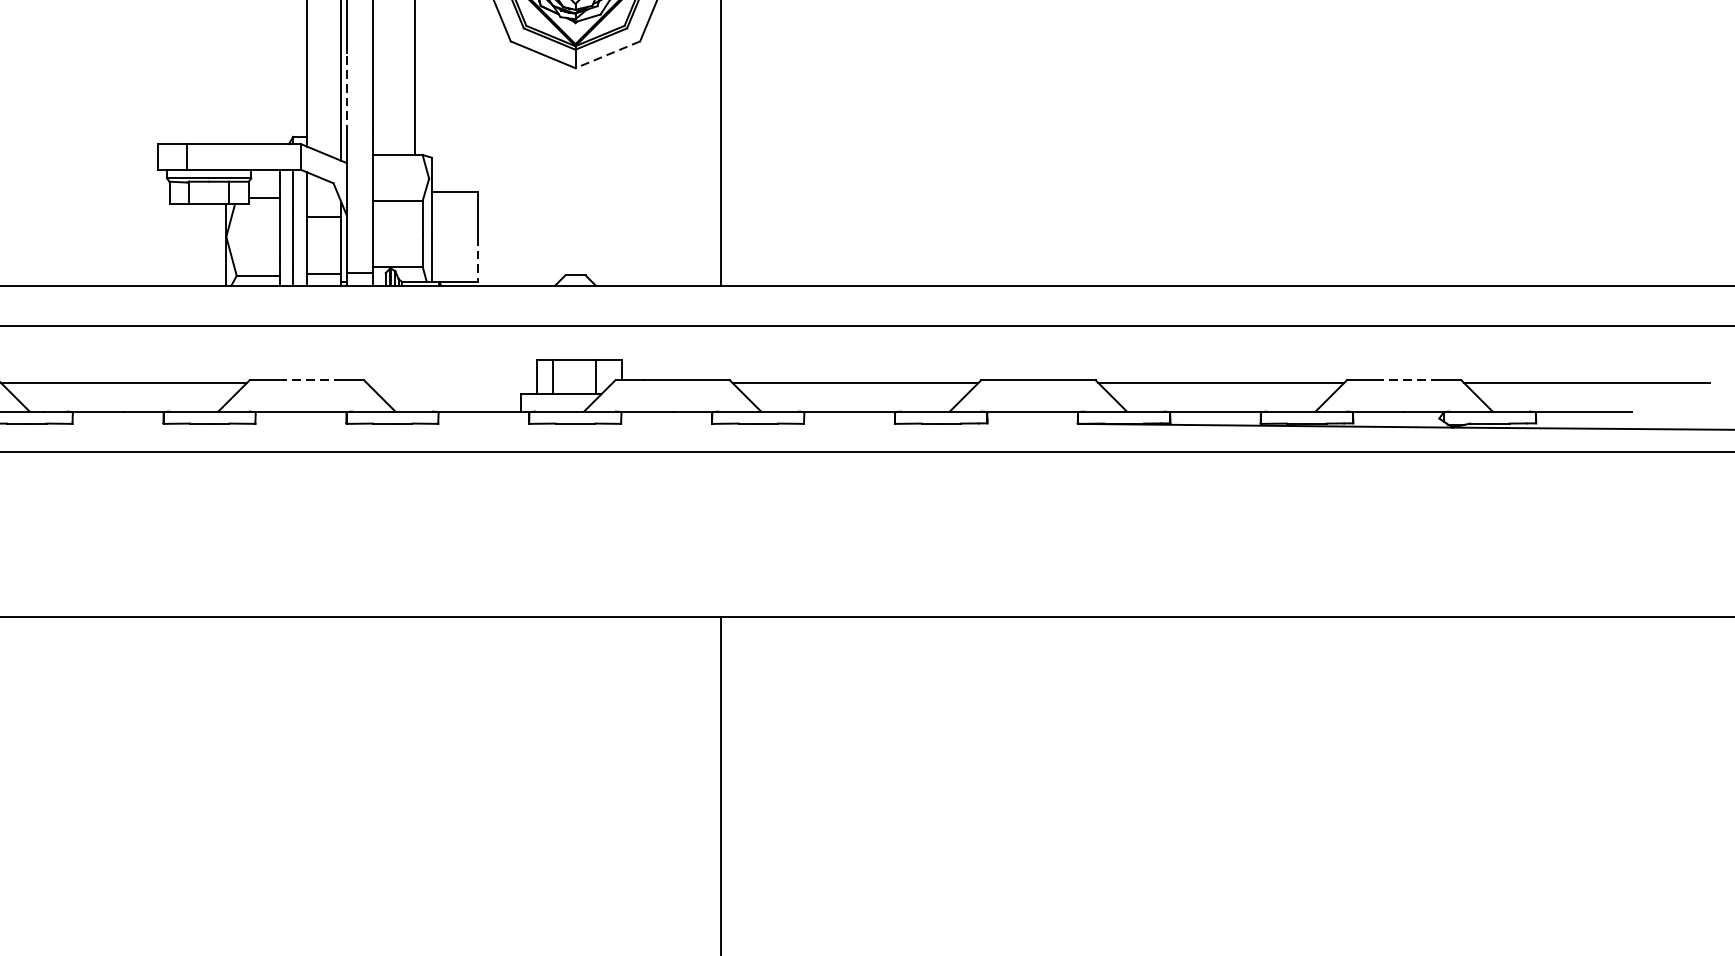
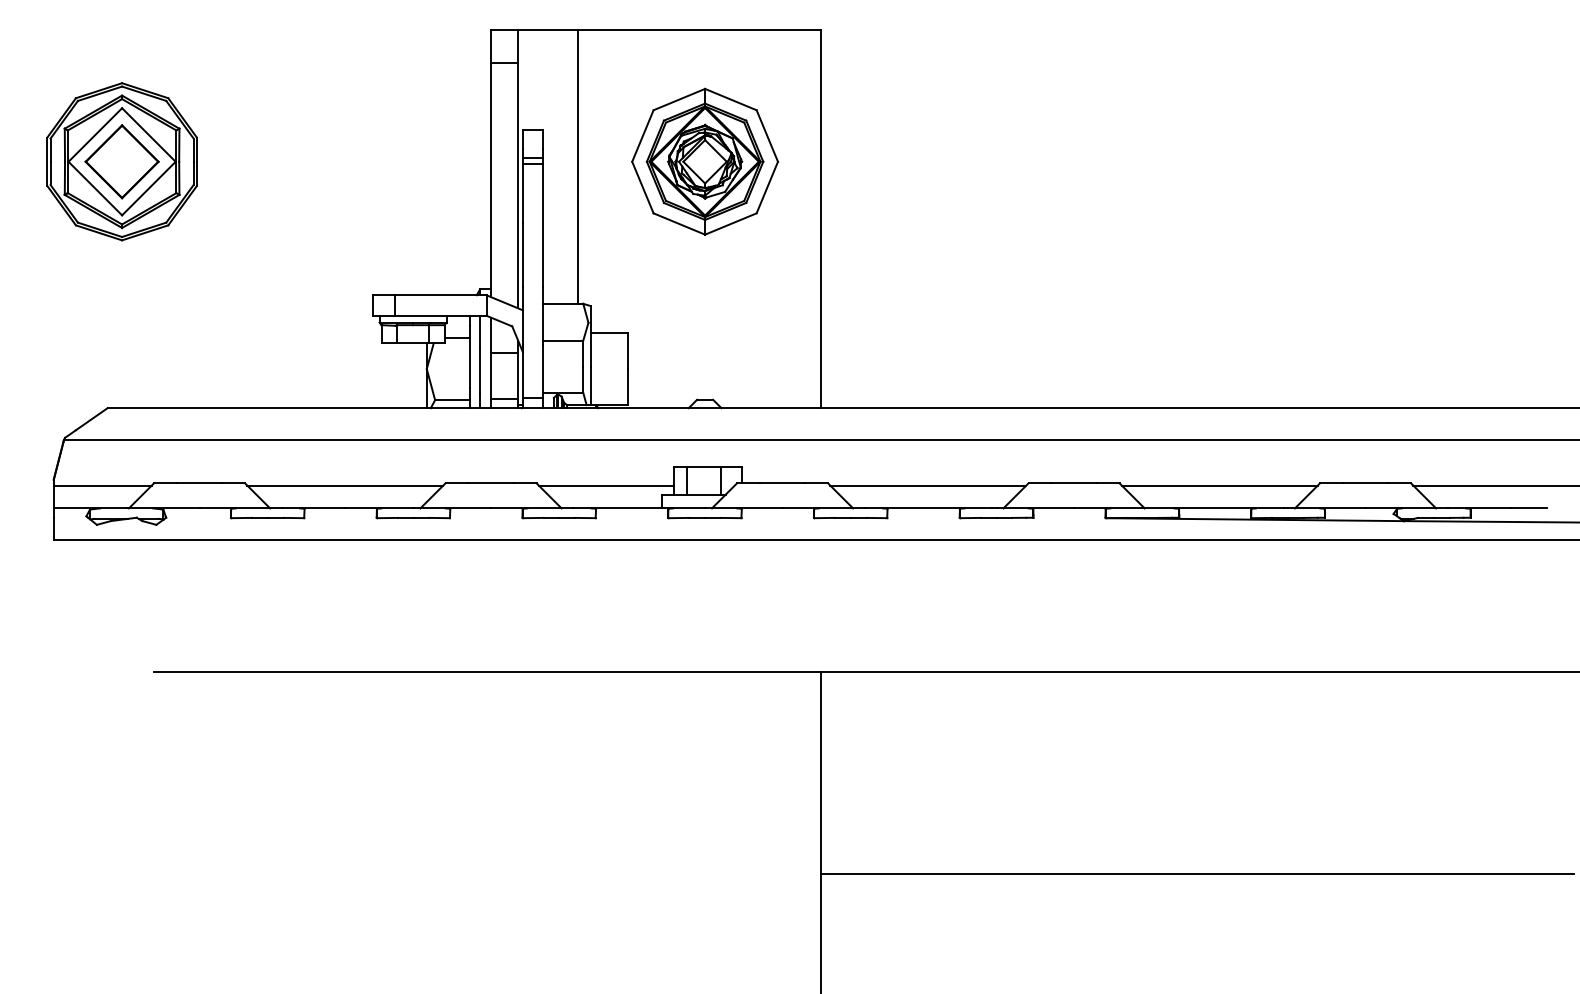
line: (607, 55) -> (730, 224), dashed -> solid
line: (346, 93) -> (522, 254), dashed -> solid
line: (478, 259) -> (627, 387), dashed -> solid
line: (307, 380) -> (491, 483), dashed -> solid
line: (1404, 380) -> (1365, 483), dashed -> solid
line: (451, 382) -> (606, 485), added
line: (1193, 869) -> (1197, 873), added

